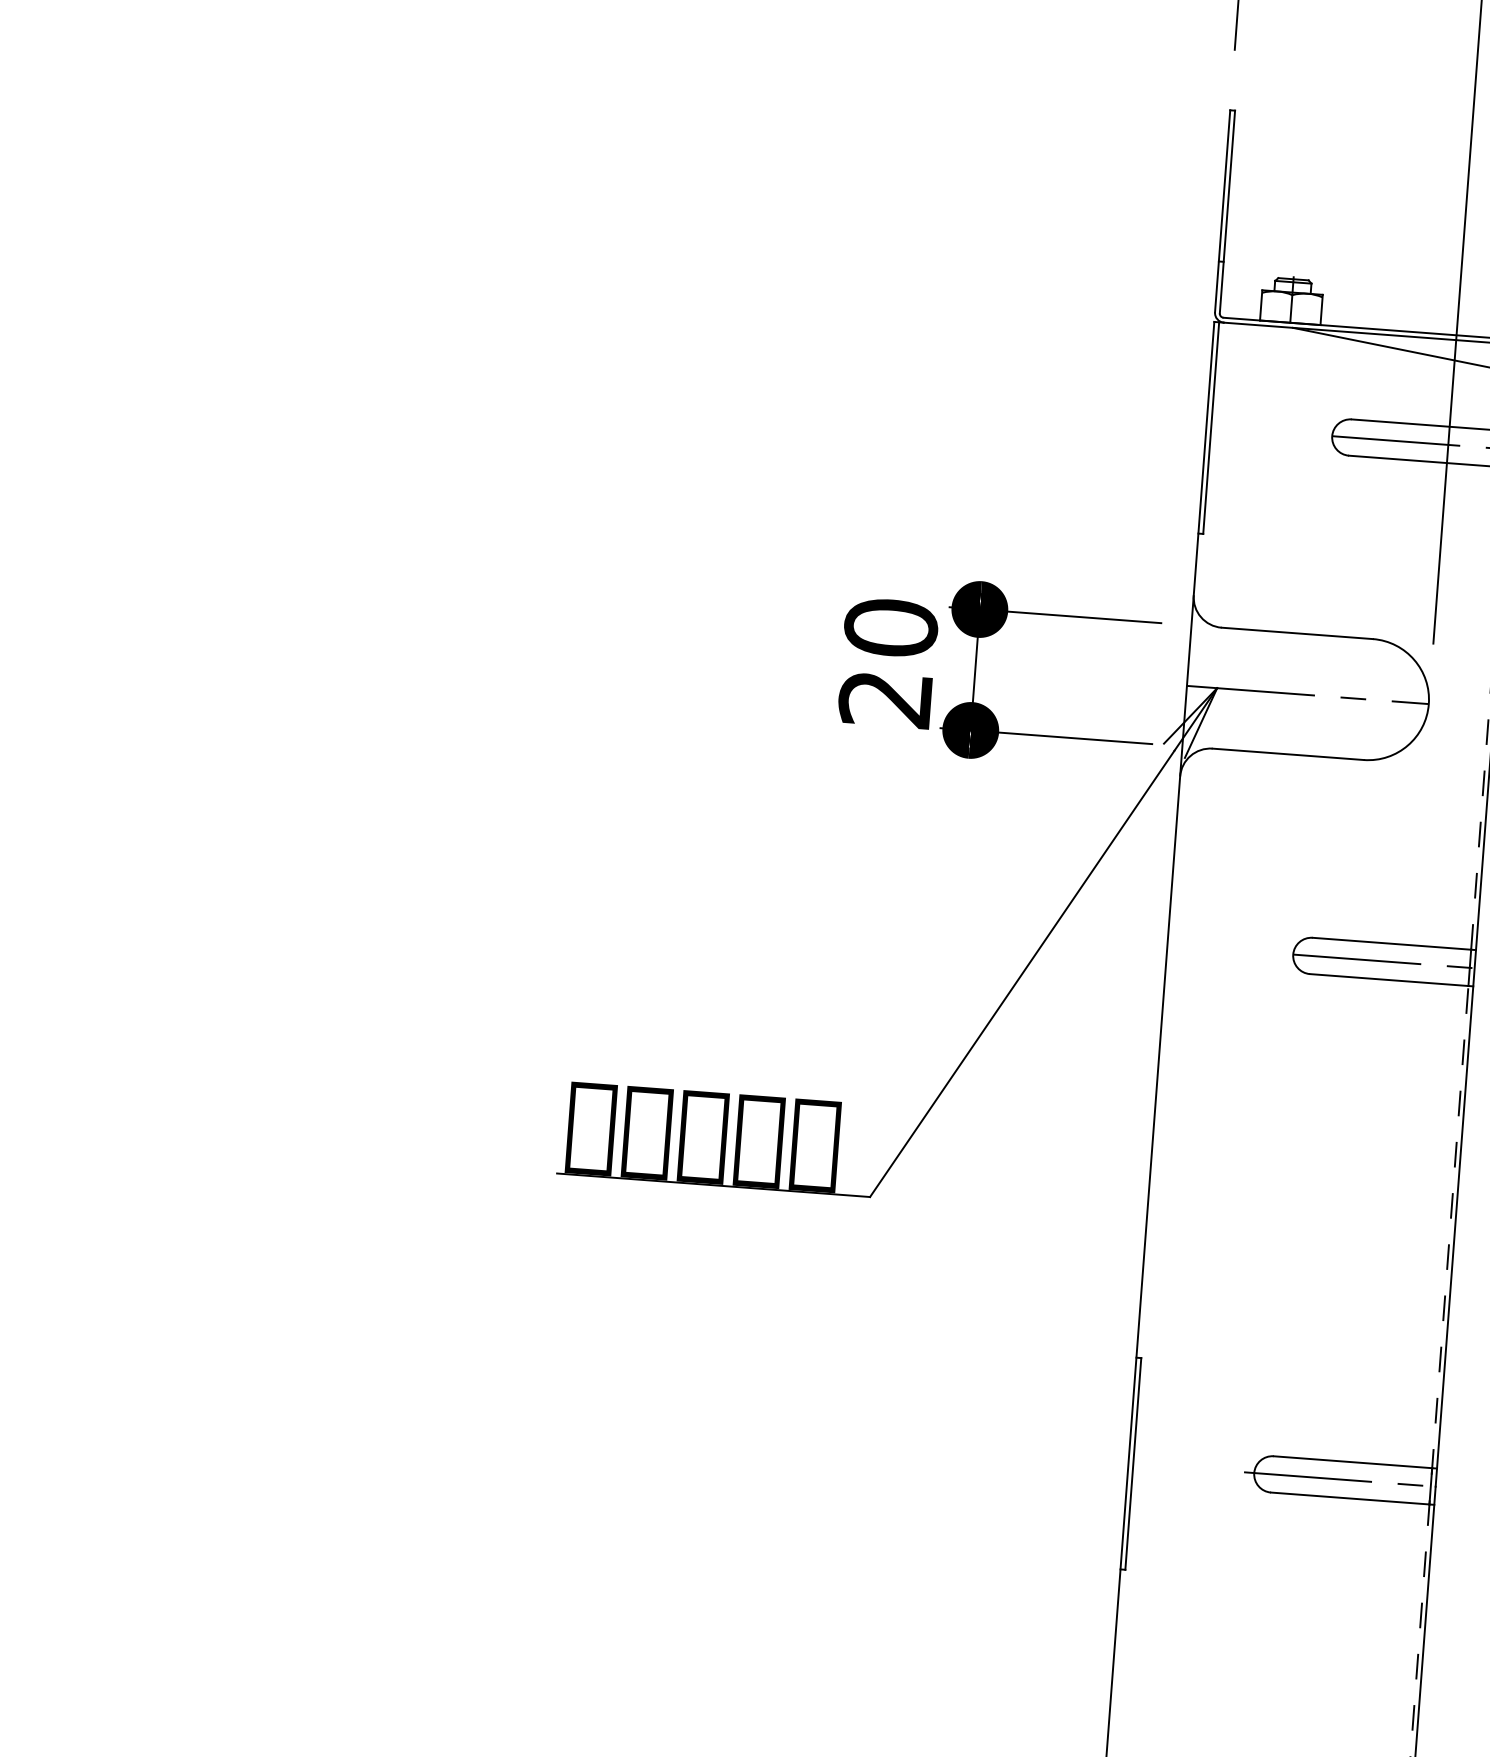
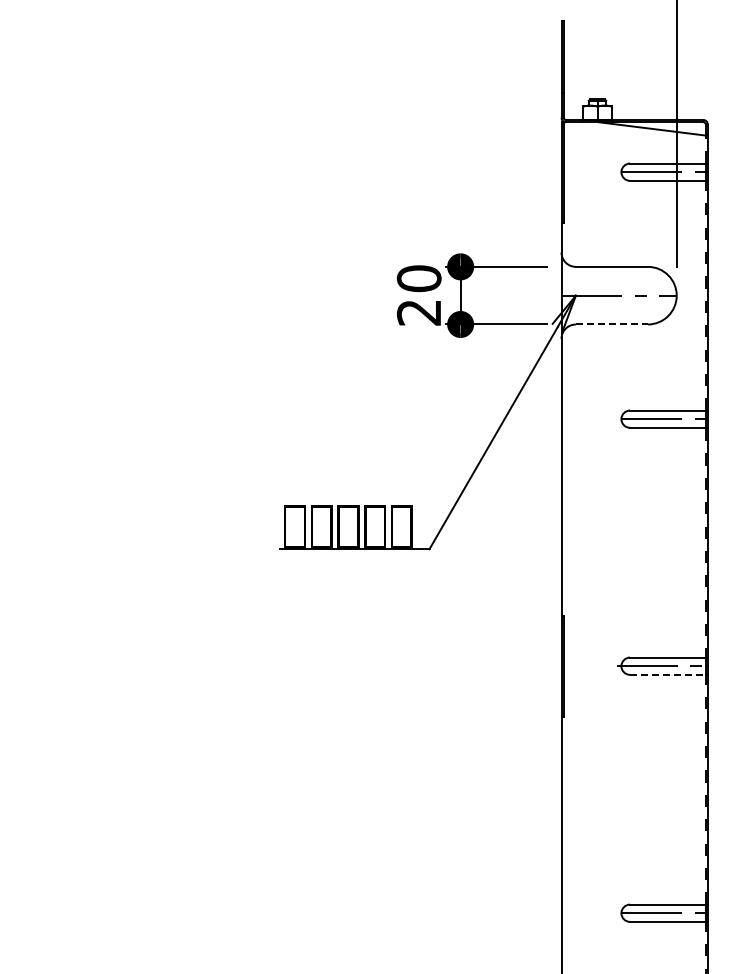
line: (1289, 754) -> (612, 324), solid -> dashed
line: (1349, 1497) -> (667, 674), solid -> dashed

